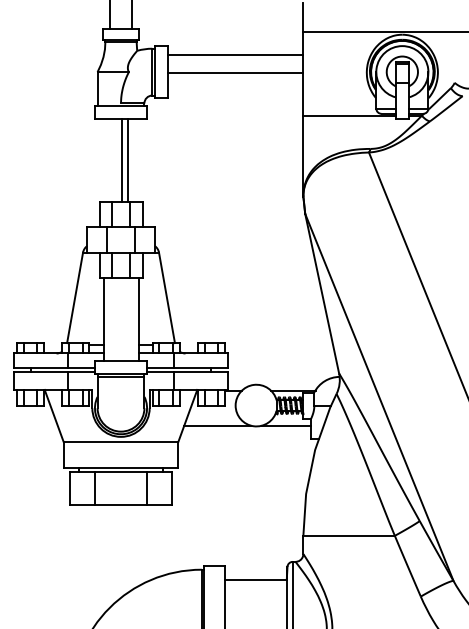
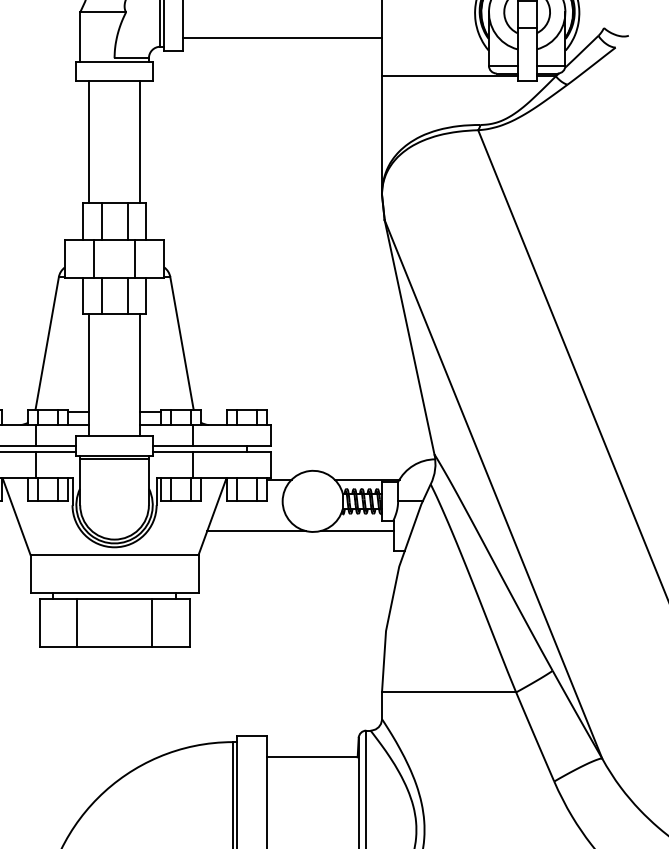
line: (235, 72) -> (282, 37), moved
line: (121, 160) -> (140, 141), moved
line: (127, 160) -> (88, 141), moved

